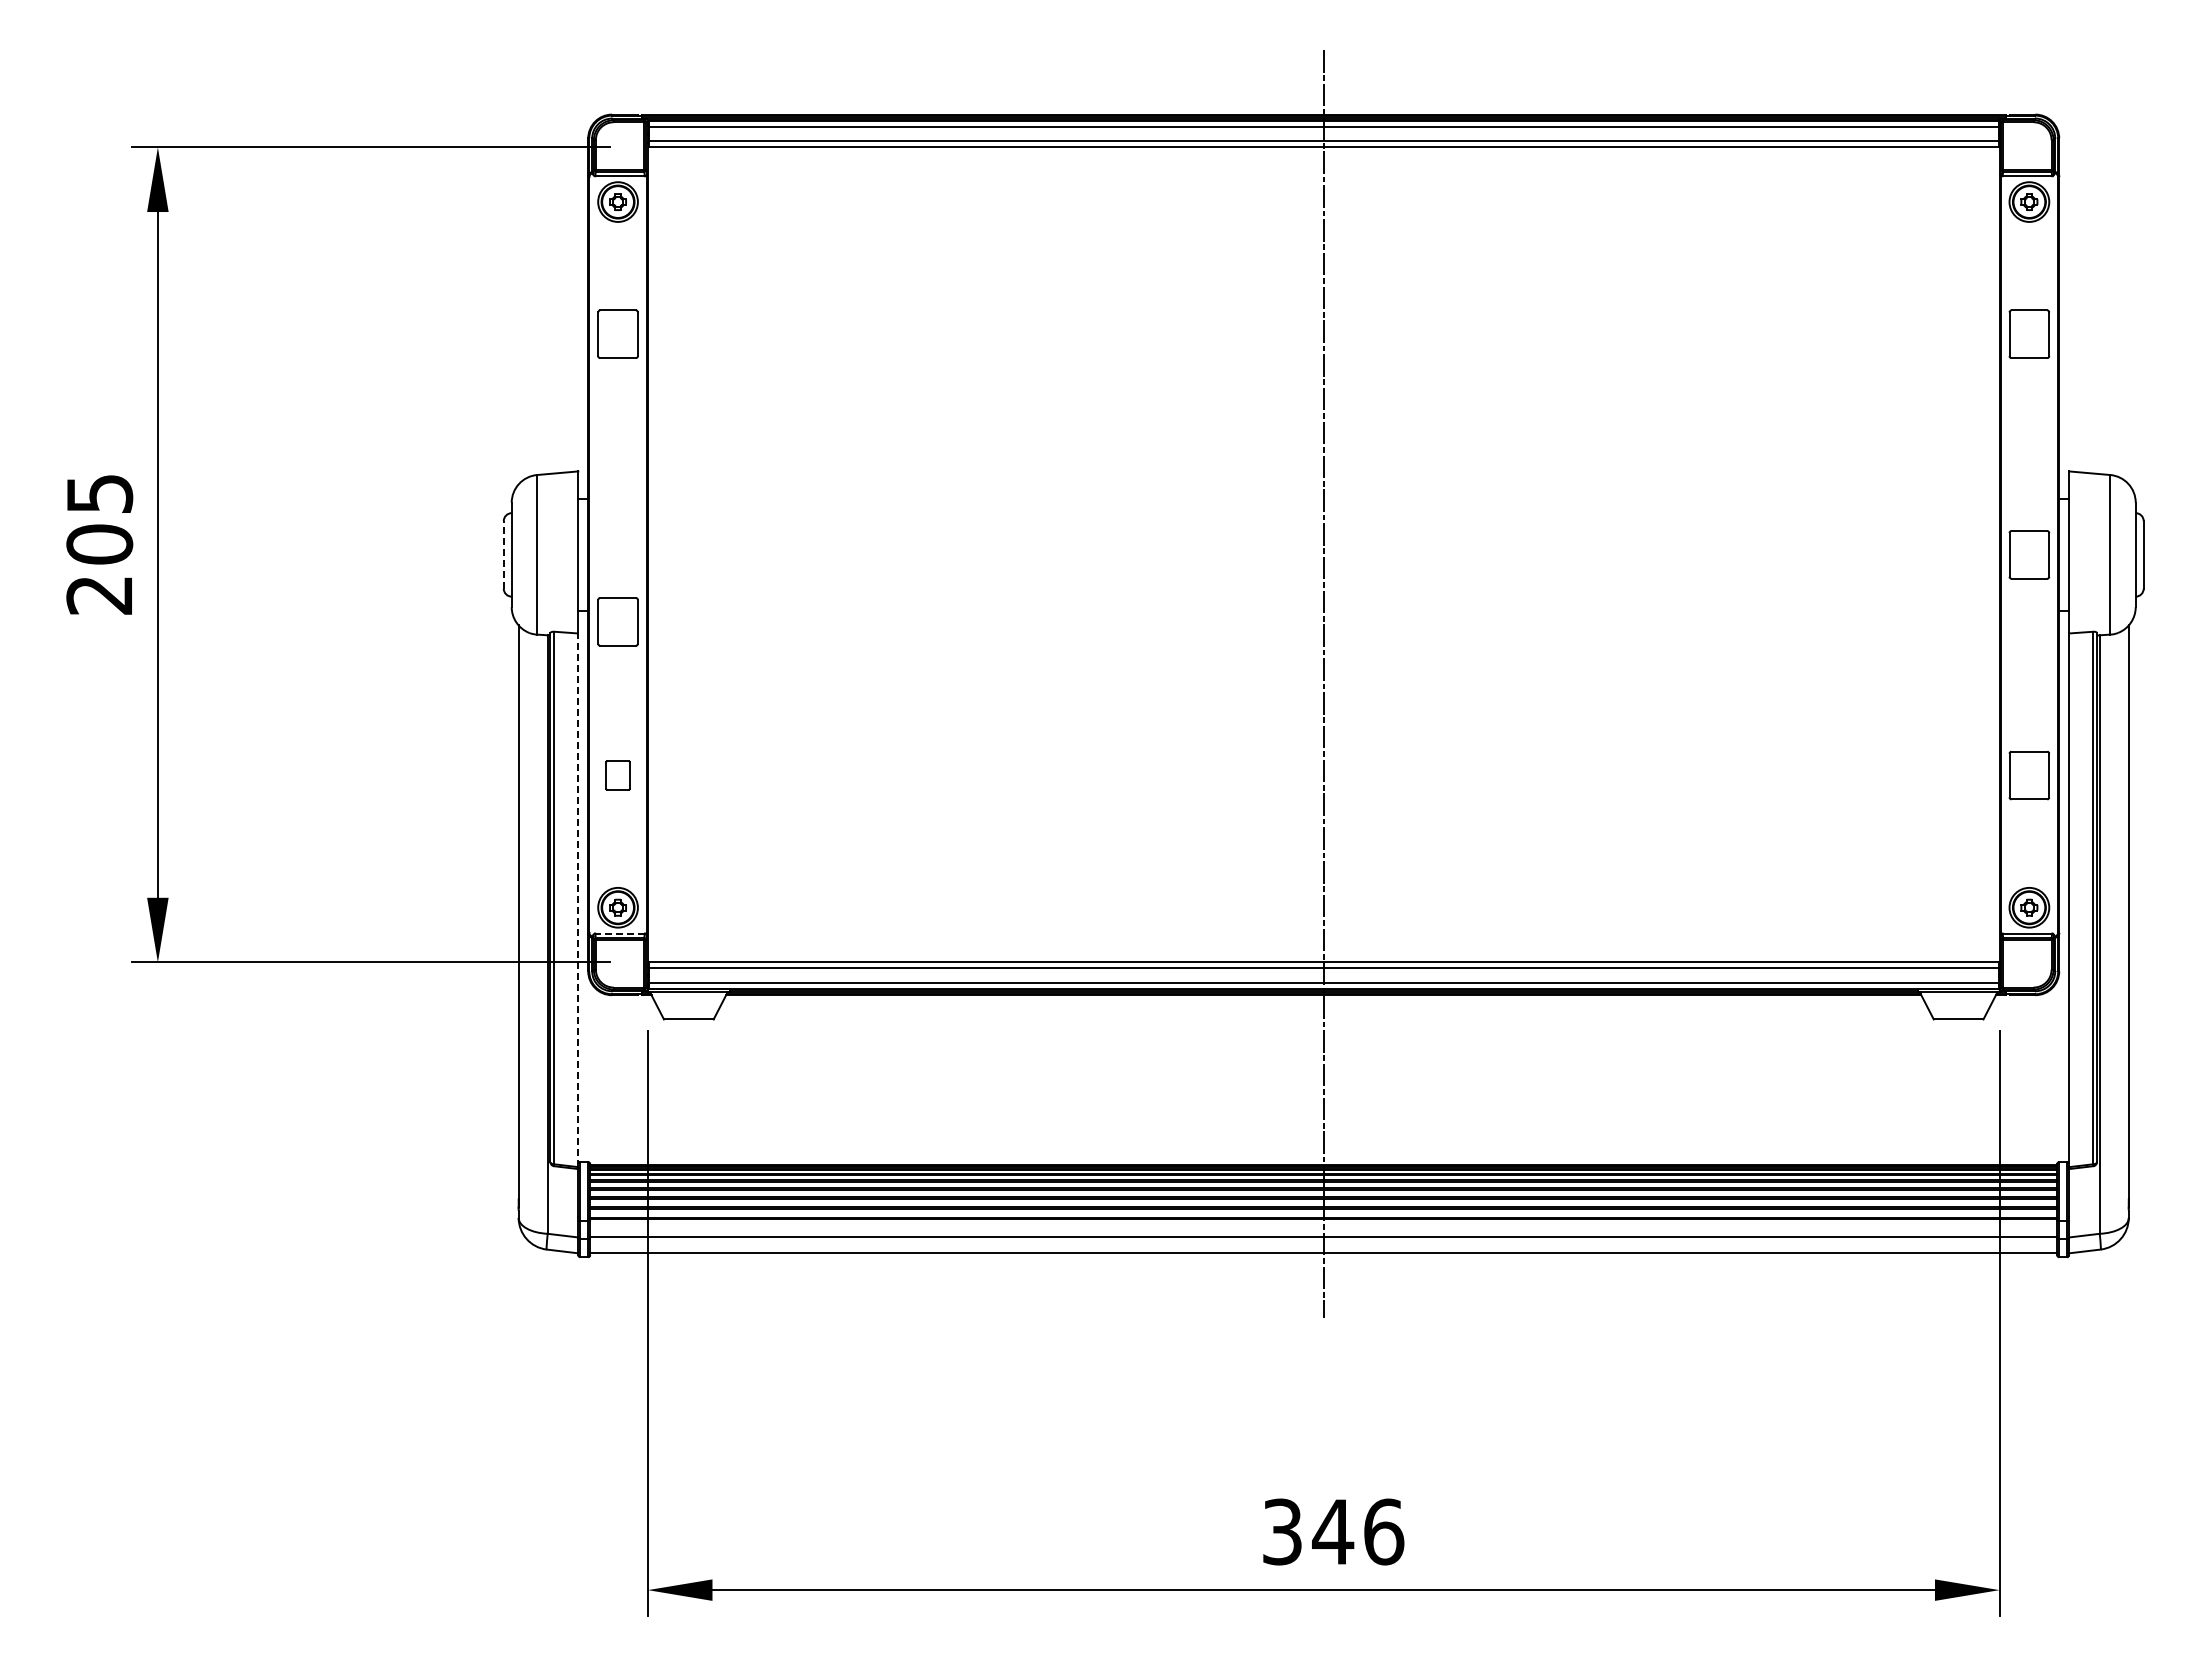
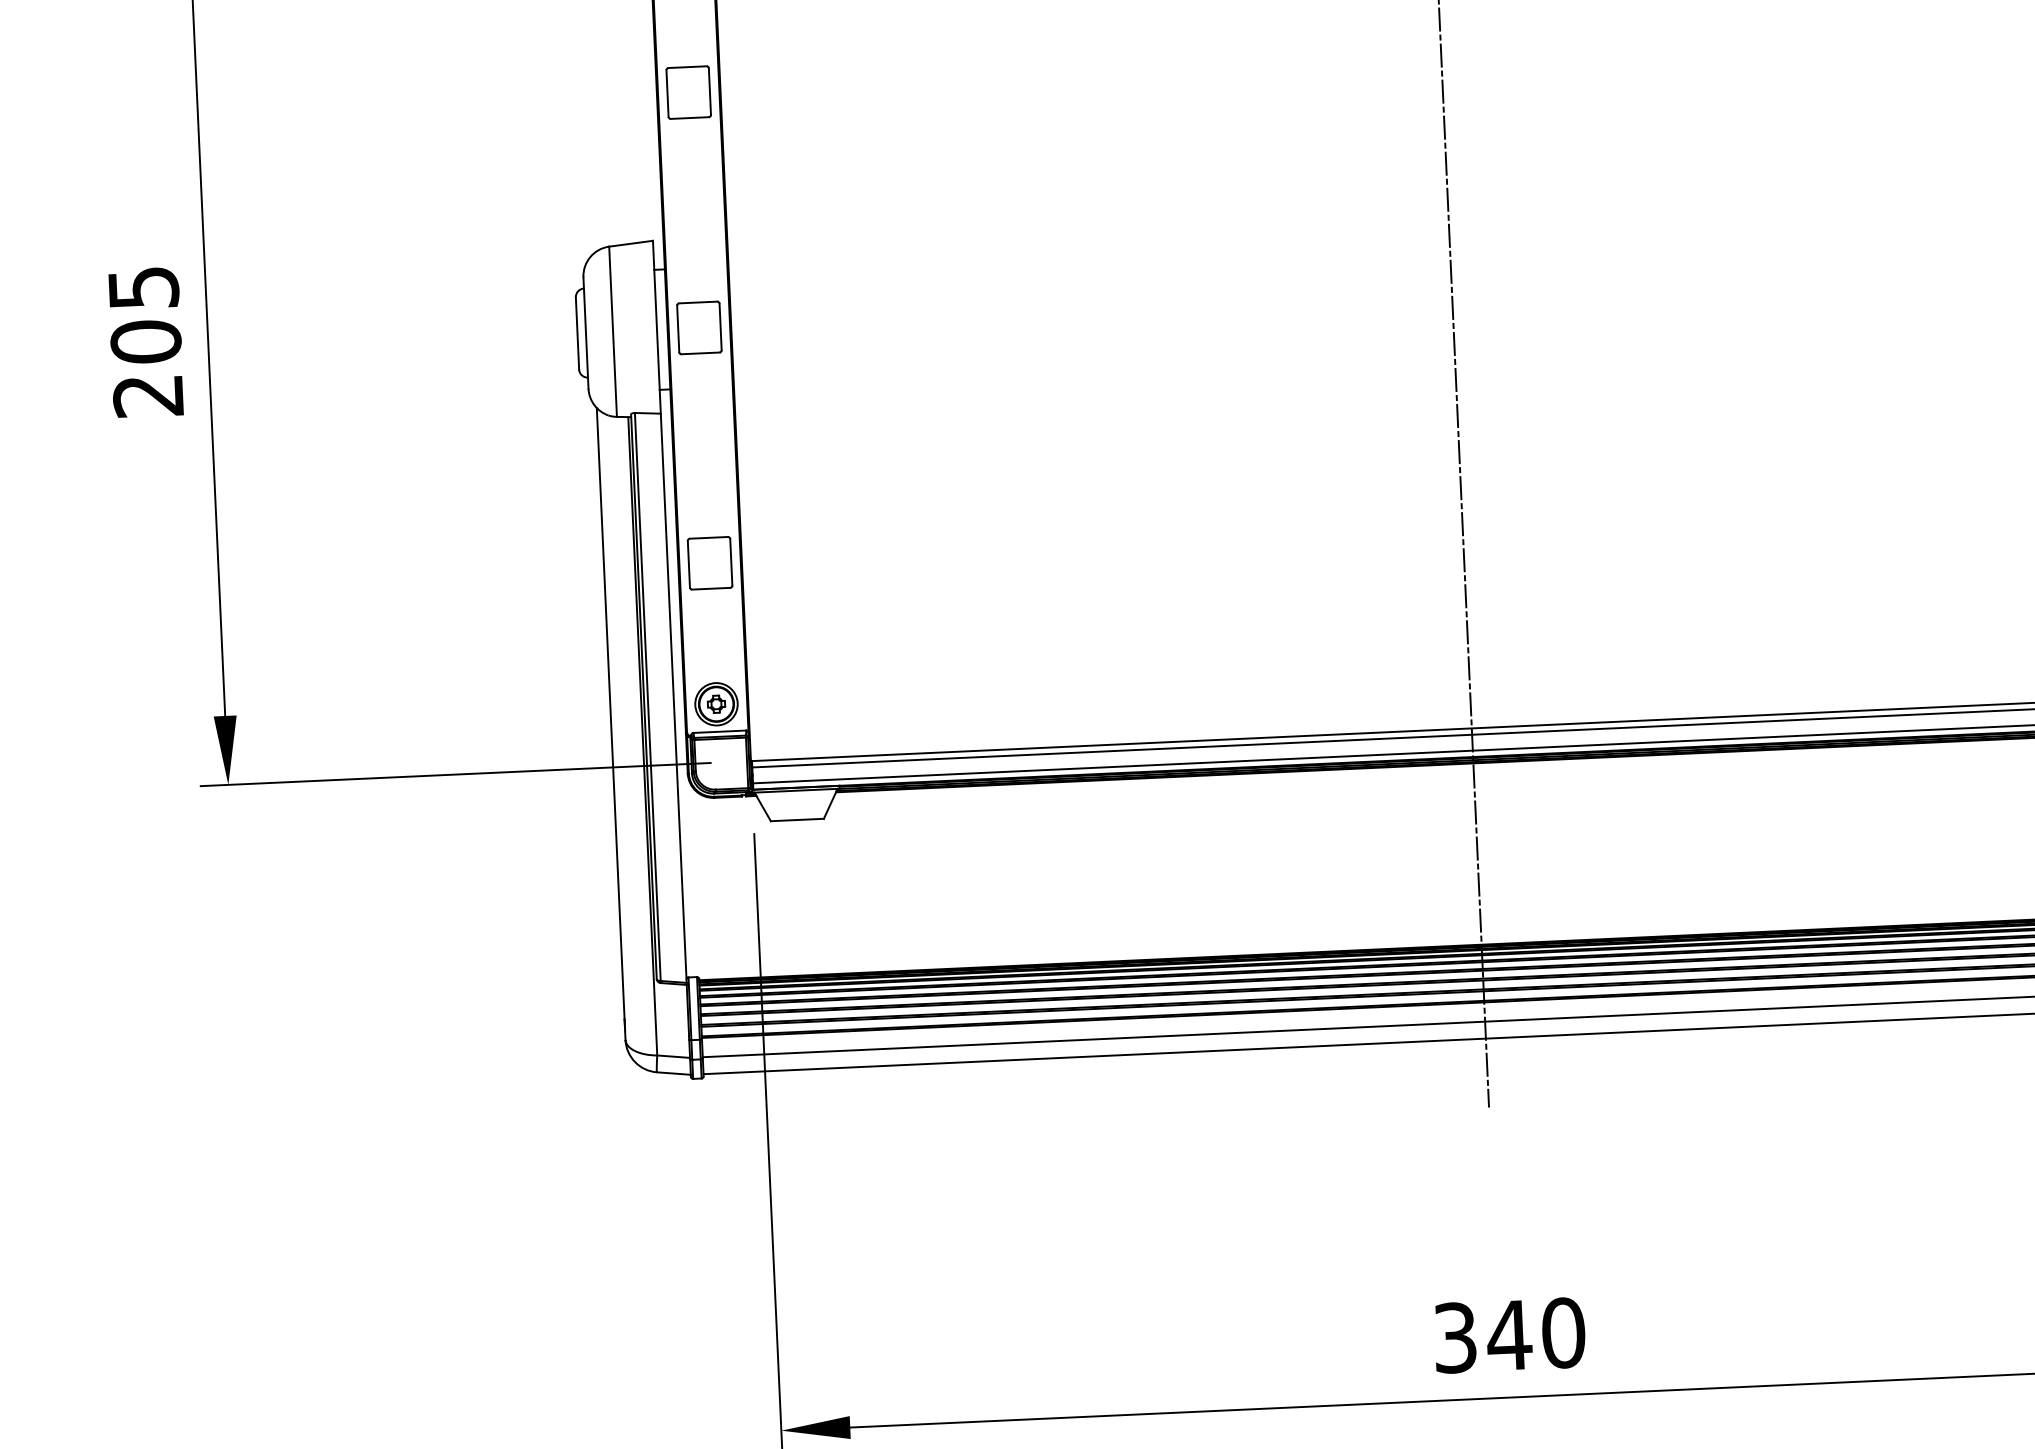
line: (503, 554) -> (577, 333), dashed -> solid
part: (617, 621) -> (698, 327), moved
part: (617, 775) -> (709, 563), size x1.67
line: (578, 900) -> (673, 698), dashed -> solid
line: (620, 933) -> (720, 731), dashed -> solid
text: (1384, 1531) -> (1564, 1332), 346 -> 340

